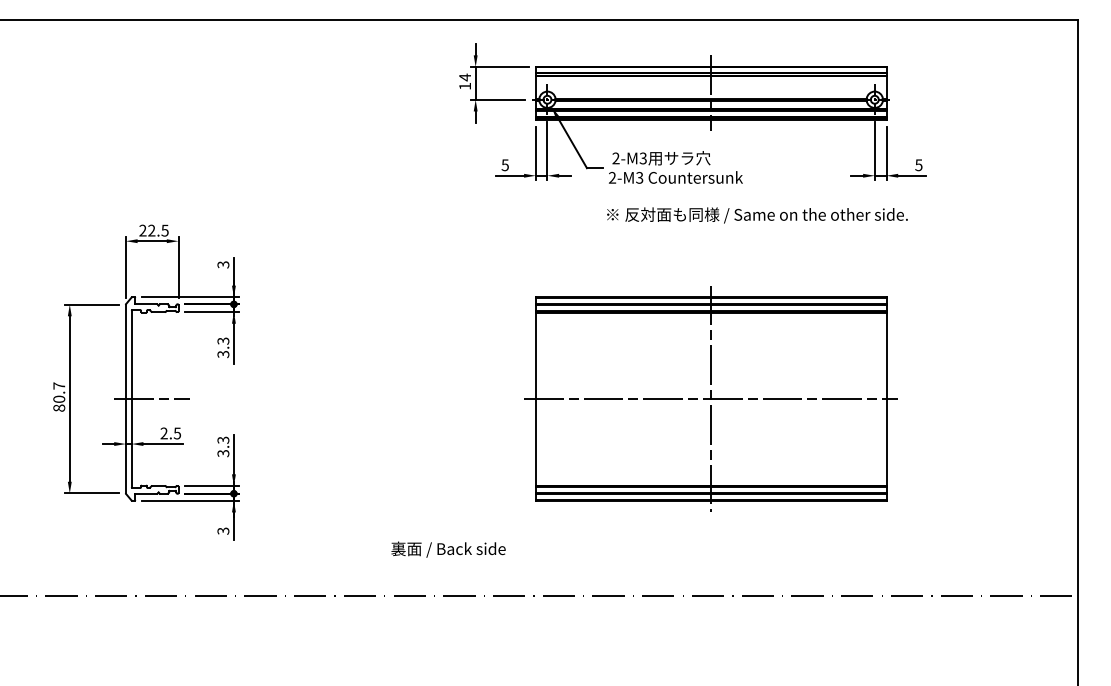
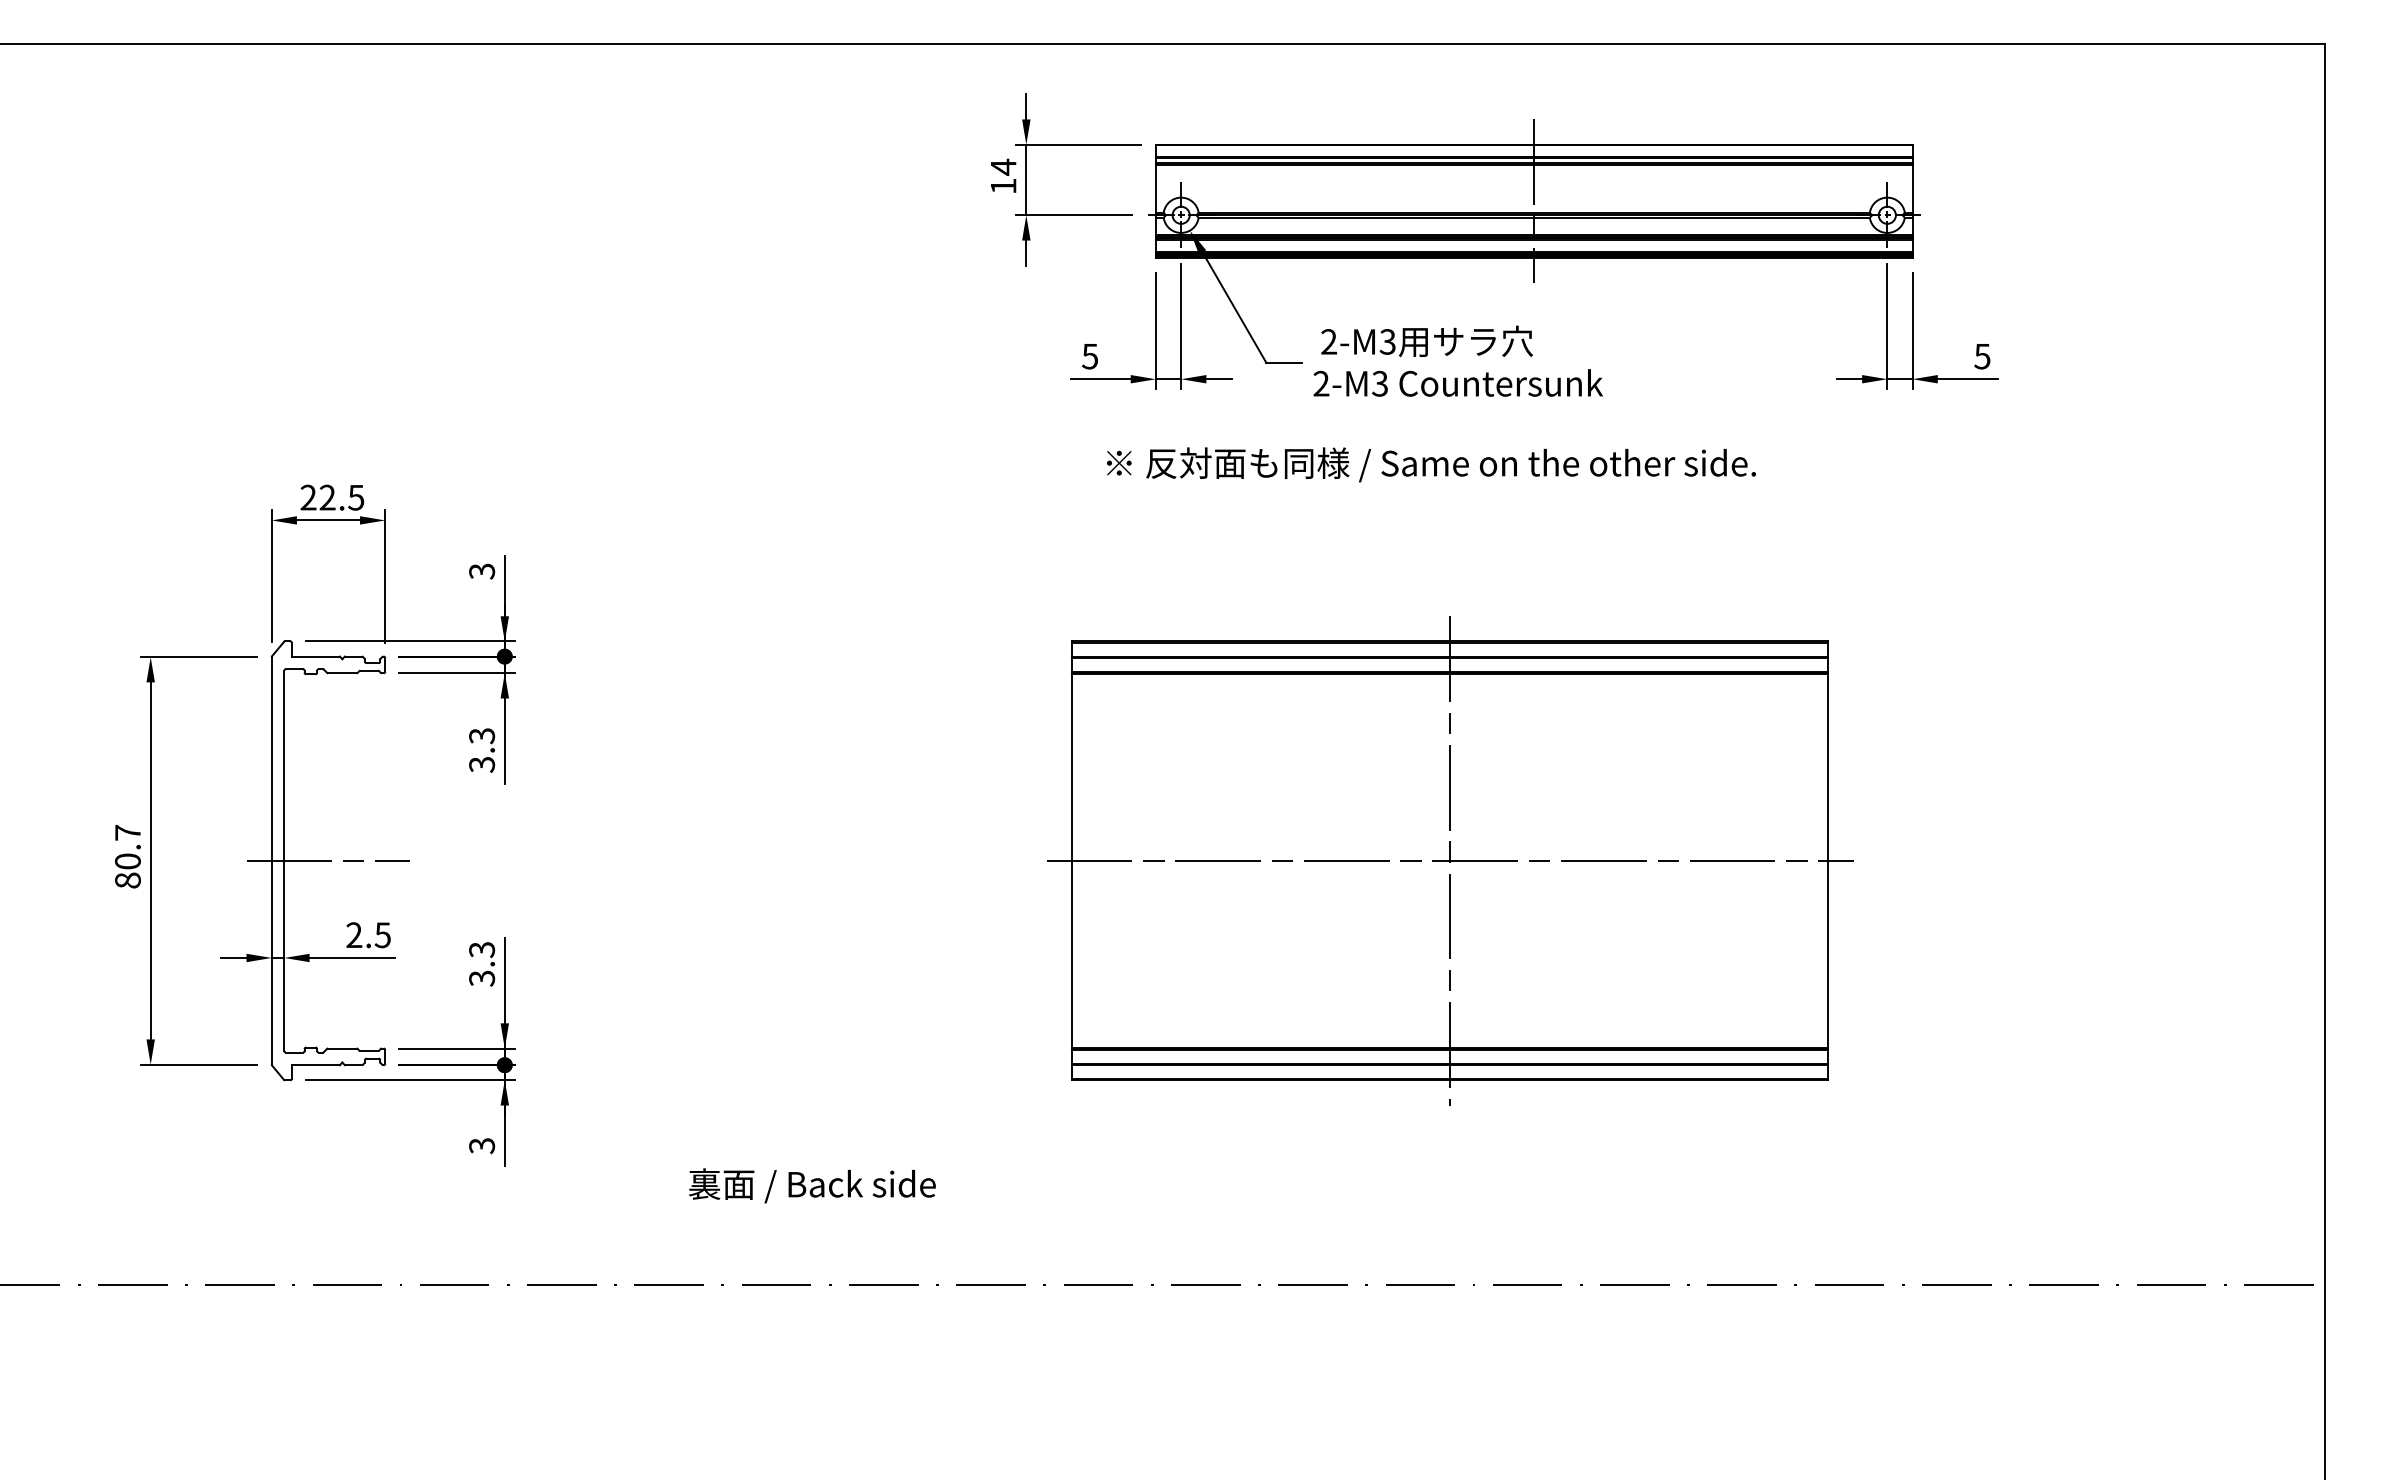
text: (757, 215) -> (1431, 464), moved
part: (710, 398) -> (1448, 859), moved
text: (448, 549) -> (812, 1185), moved

